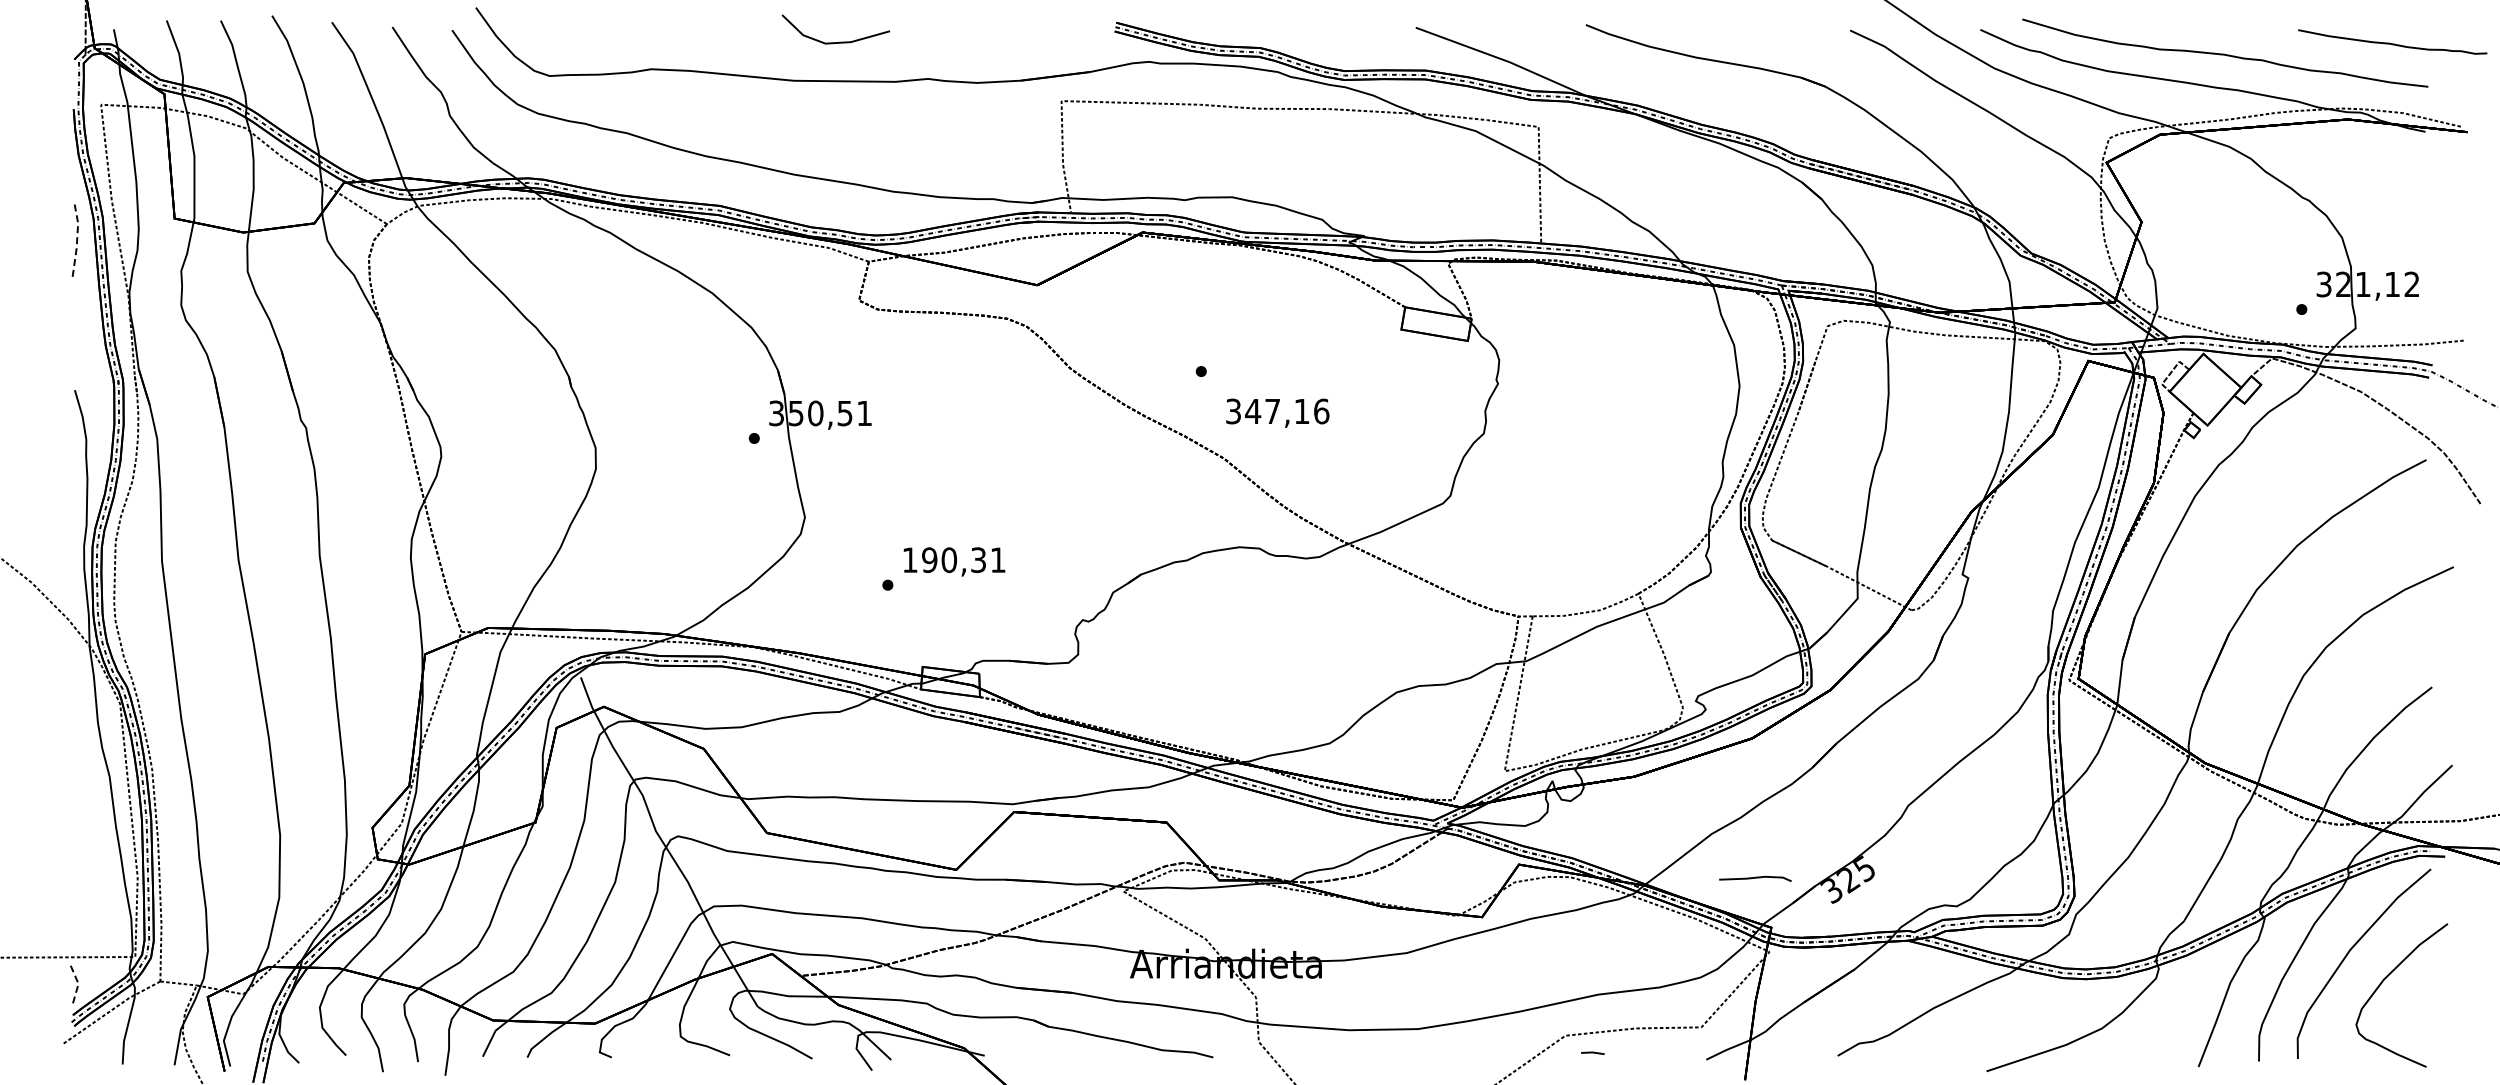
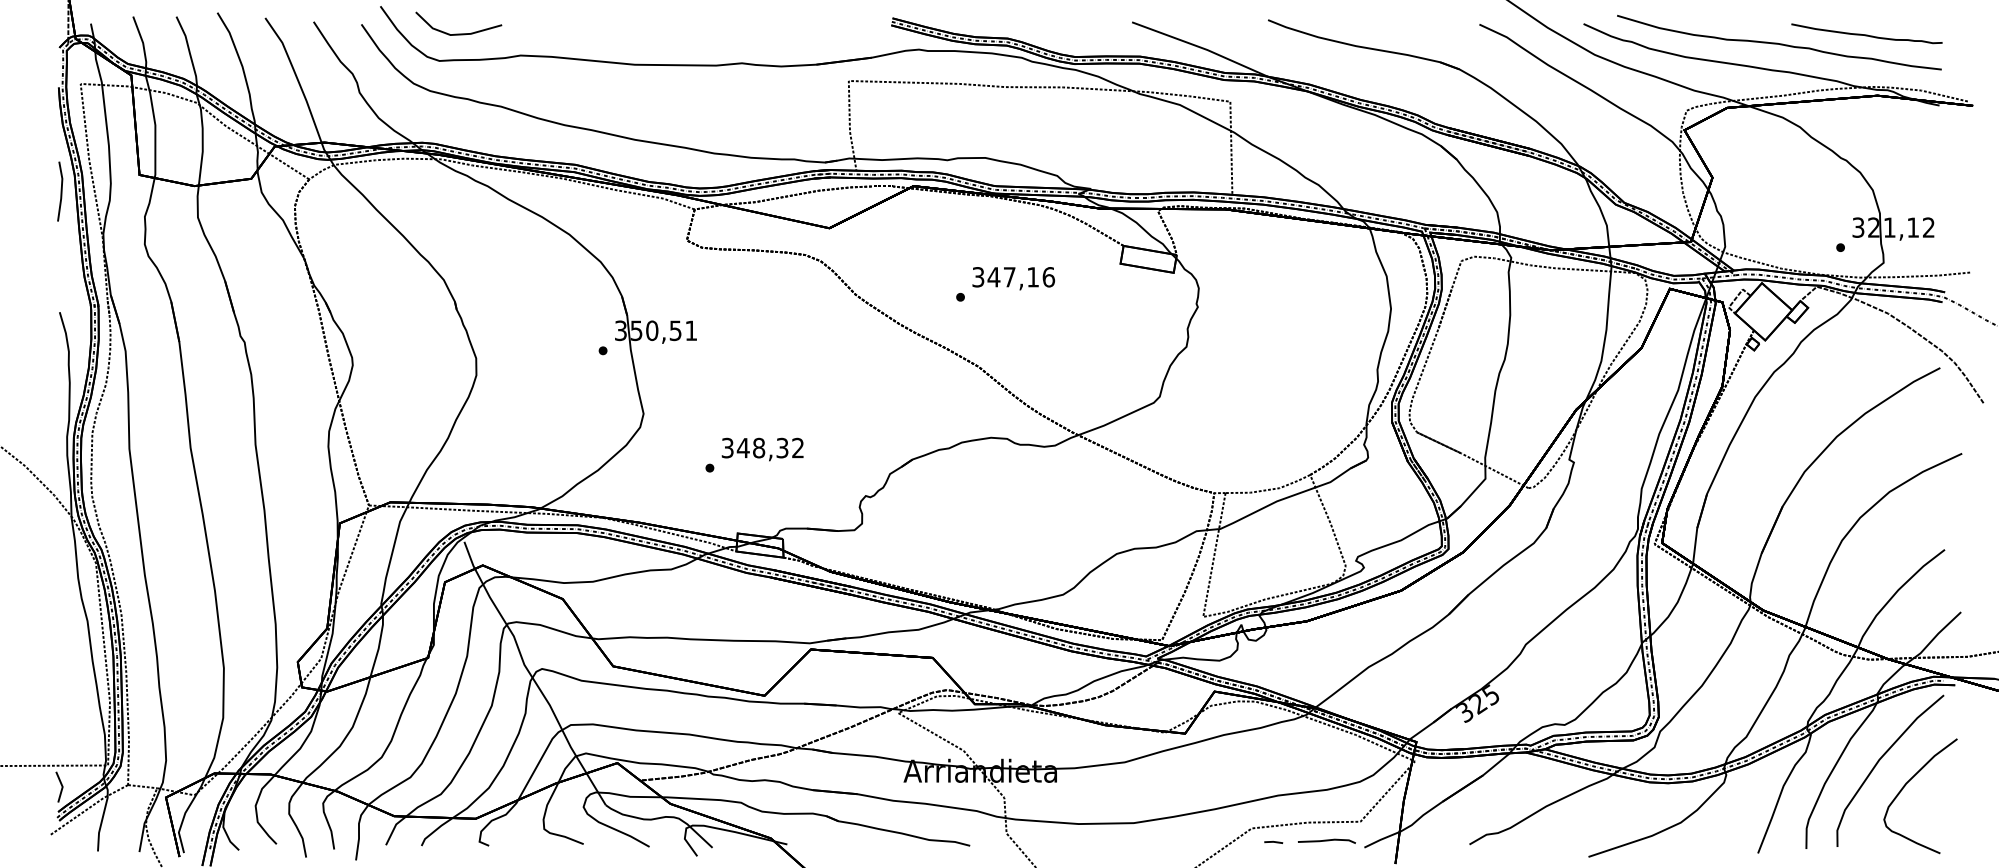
line: (839, 41) -> (461, 33), moved
curve: (2392, 43) -> (1866, 34), moved
line: (77, 238) -> (61, 190), dashed -> solid
text: (1277, 412) -> (1013, 278), moved
text: (953, 560) -> (762, 448), 190,31 -> 348,32
line: (1755, 878) -> (1326, 841), moved
line: (78, 983) -> (62, 786), dashed -> solid

